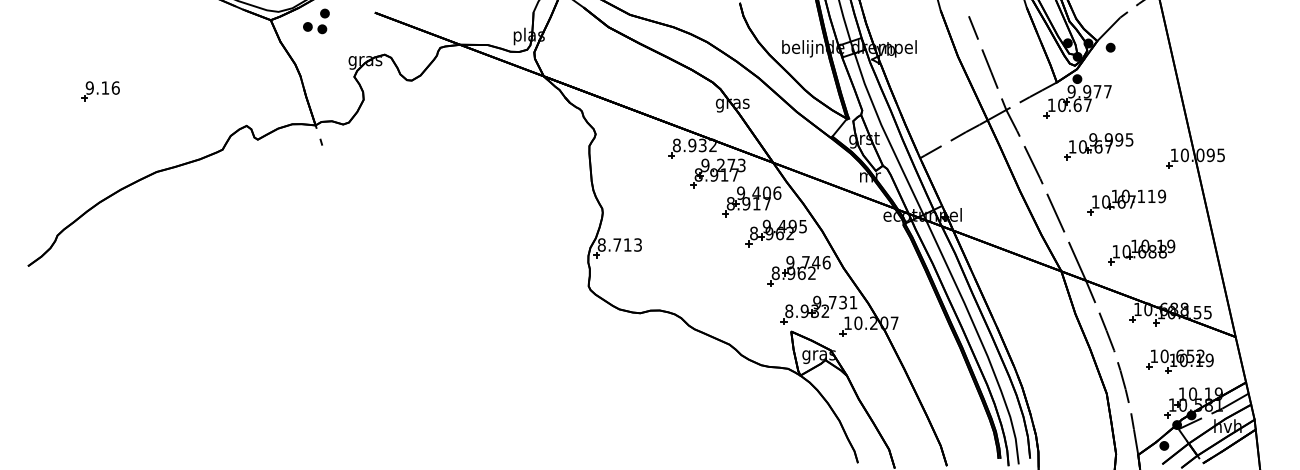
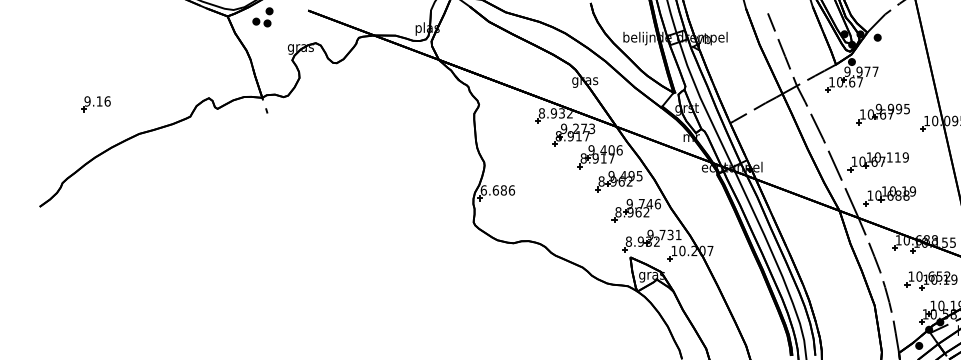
part: (100, 91) -> (95, 104), moved
part: (1098, 146) -> (882, 114), moved
part: (1126, 202) -> (878, 162), moved
text: (619, 244) -> (497, 190), 8.713 -> 6.686
part: (1141, 252) -> (889, 196), moved

